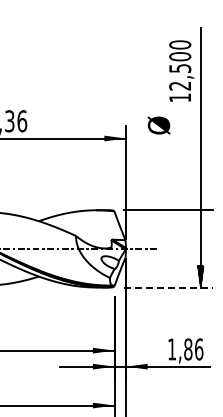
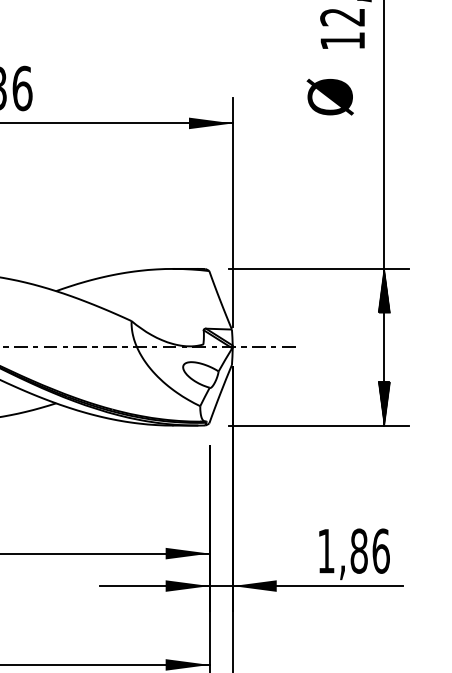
text: (158, 125) -> (329, 97), moved
hatch: (200, 220) -> (383, 289), added
line: (169, 287) -> (321, 425), dashed -> solid

